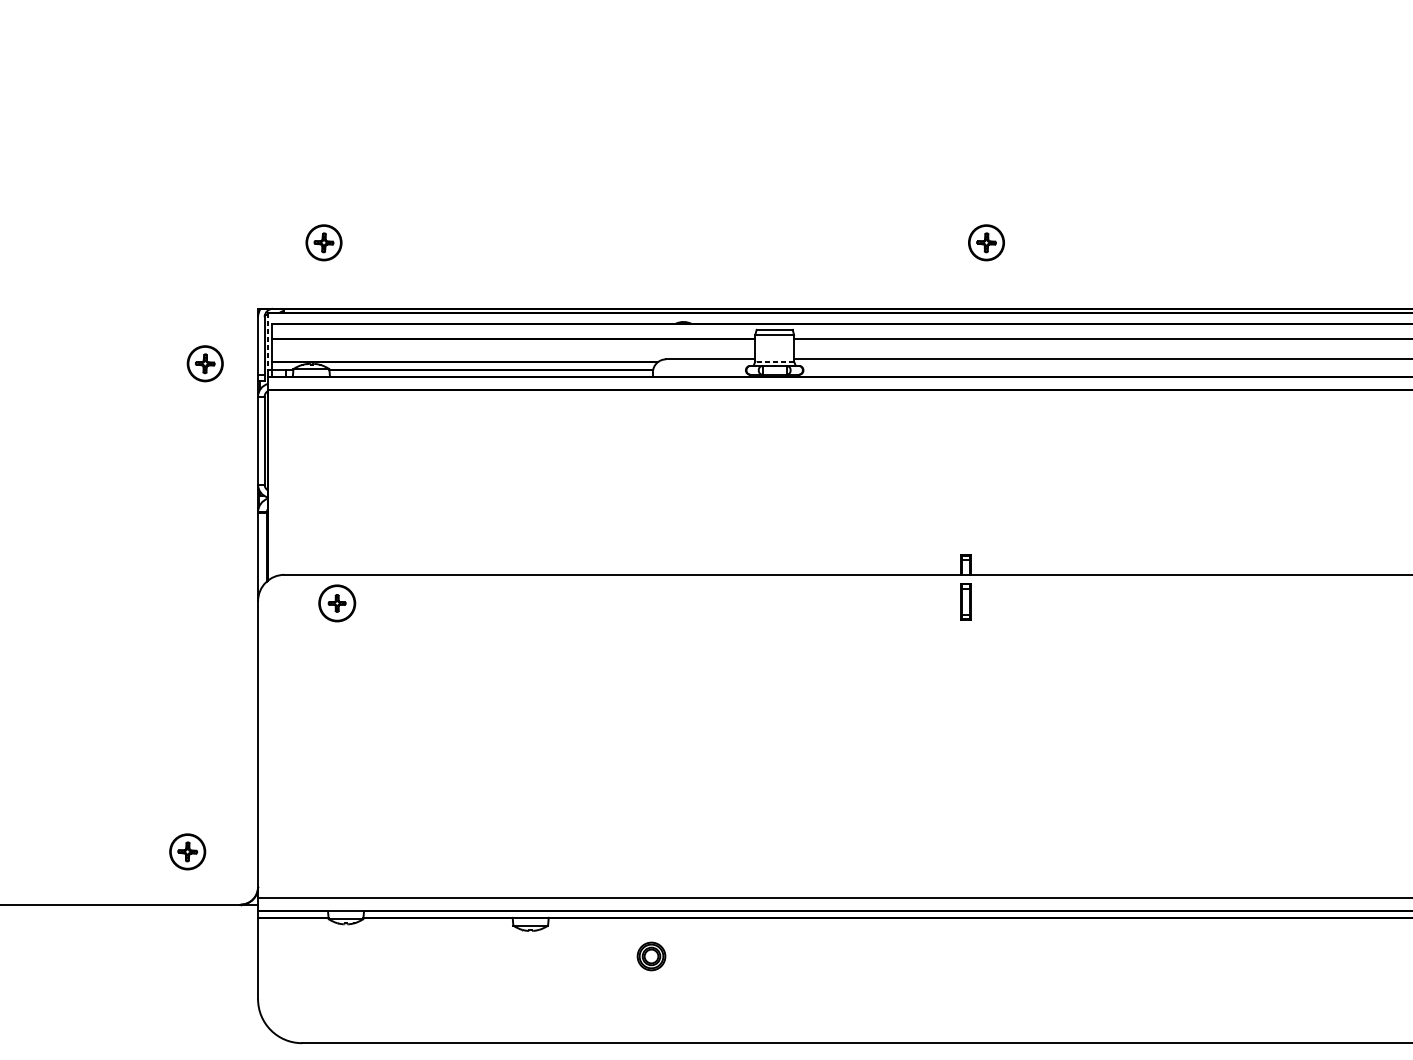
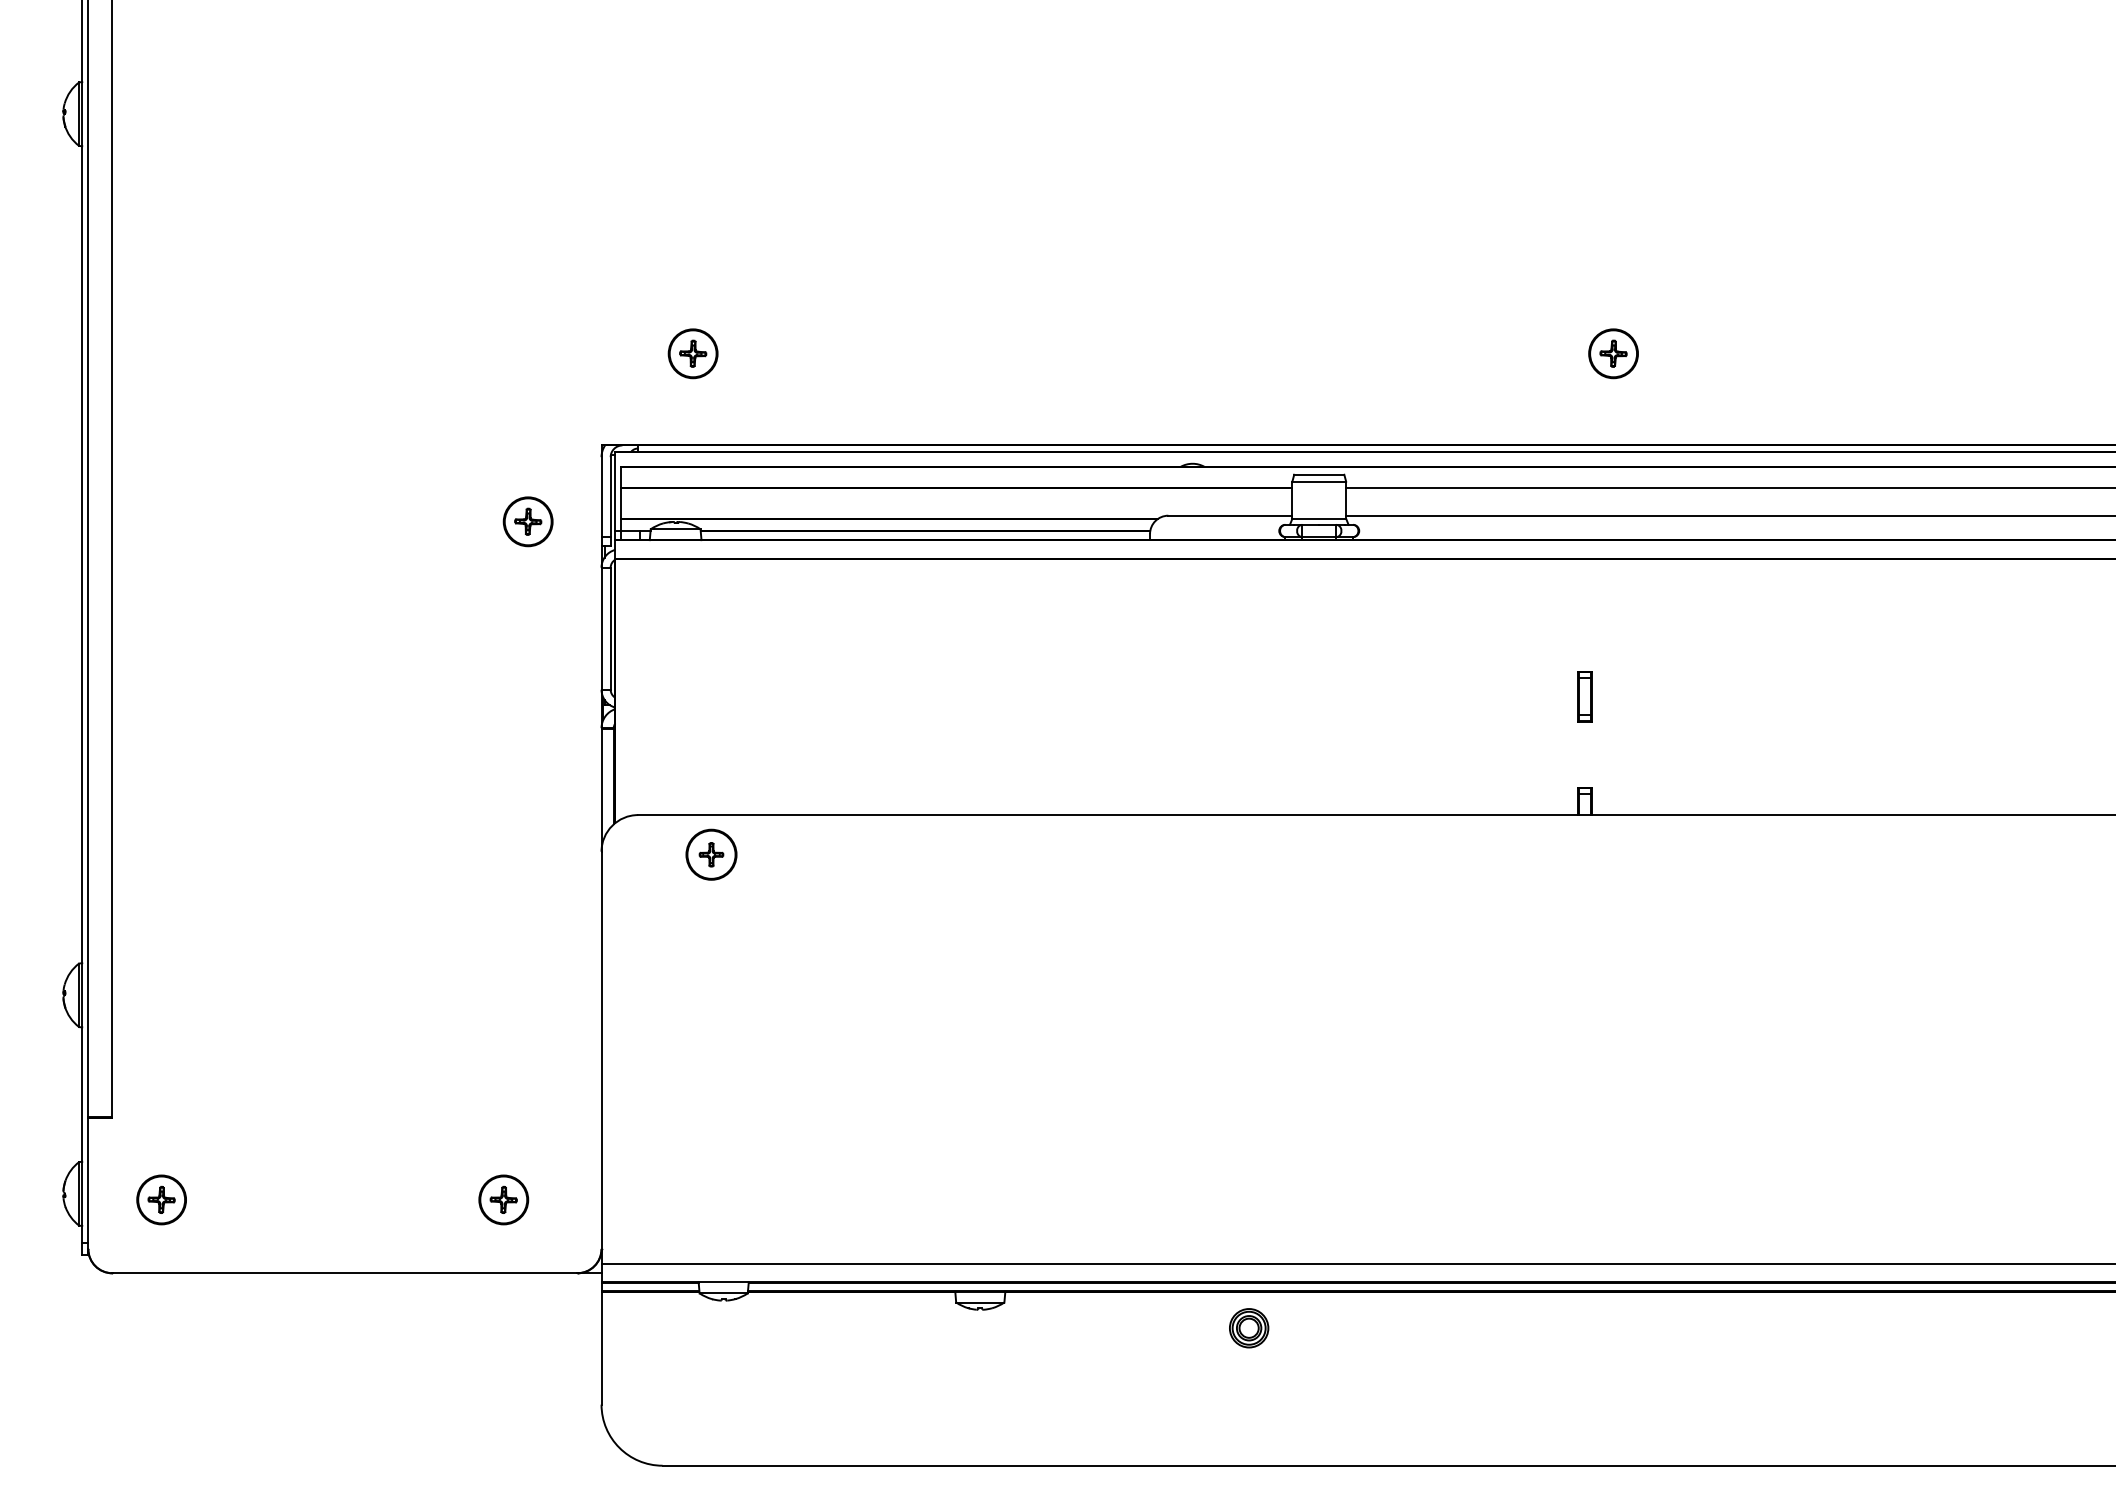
line: (268, 341) -> (615, 491), dashed -> solid
line: (774, 361) -> (1319, 518), dashed -> solid
part: (965, 601) -> (1584, 696), moved
part: (651, 956) -> (1249, 1328), moved

